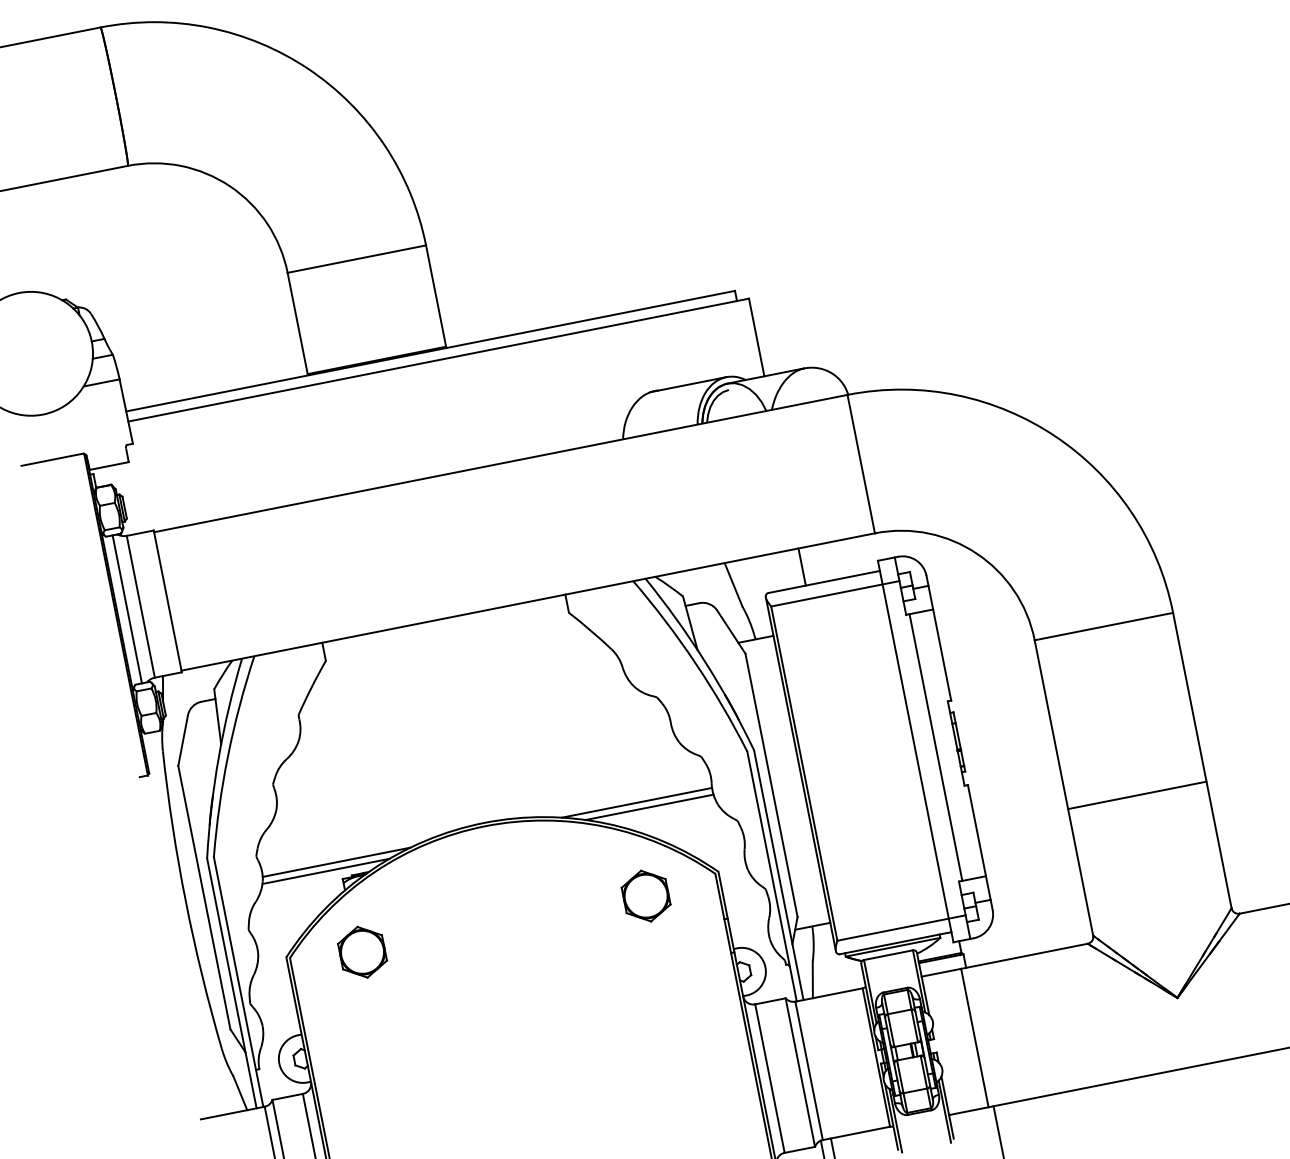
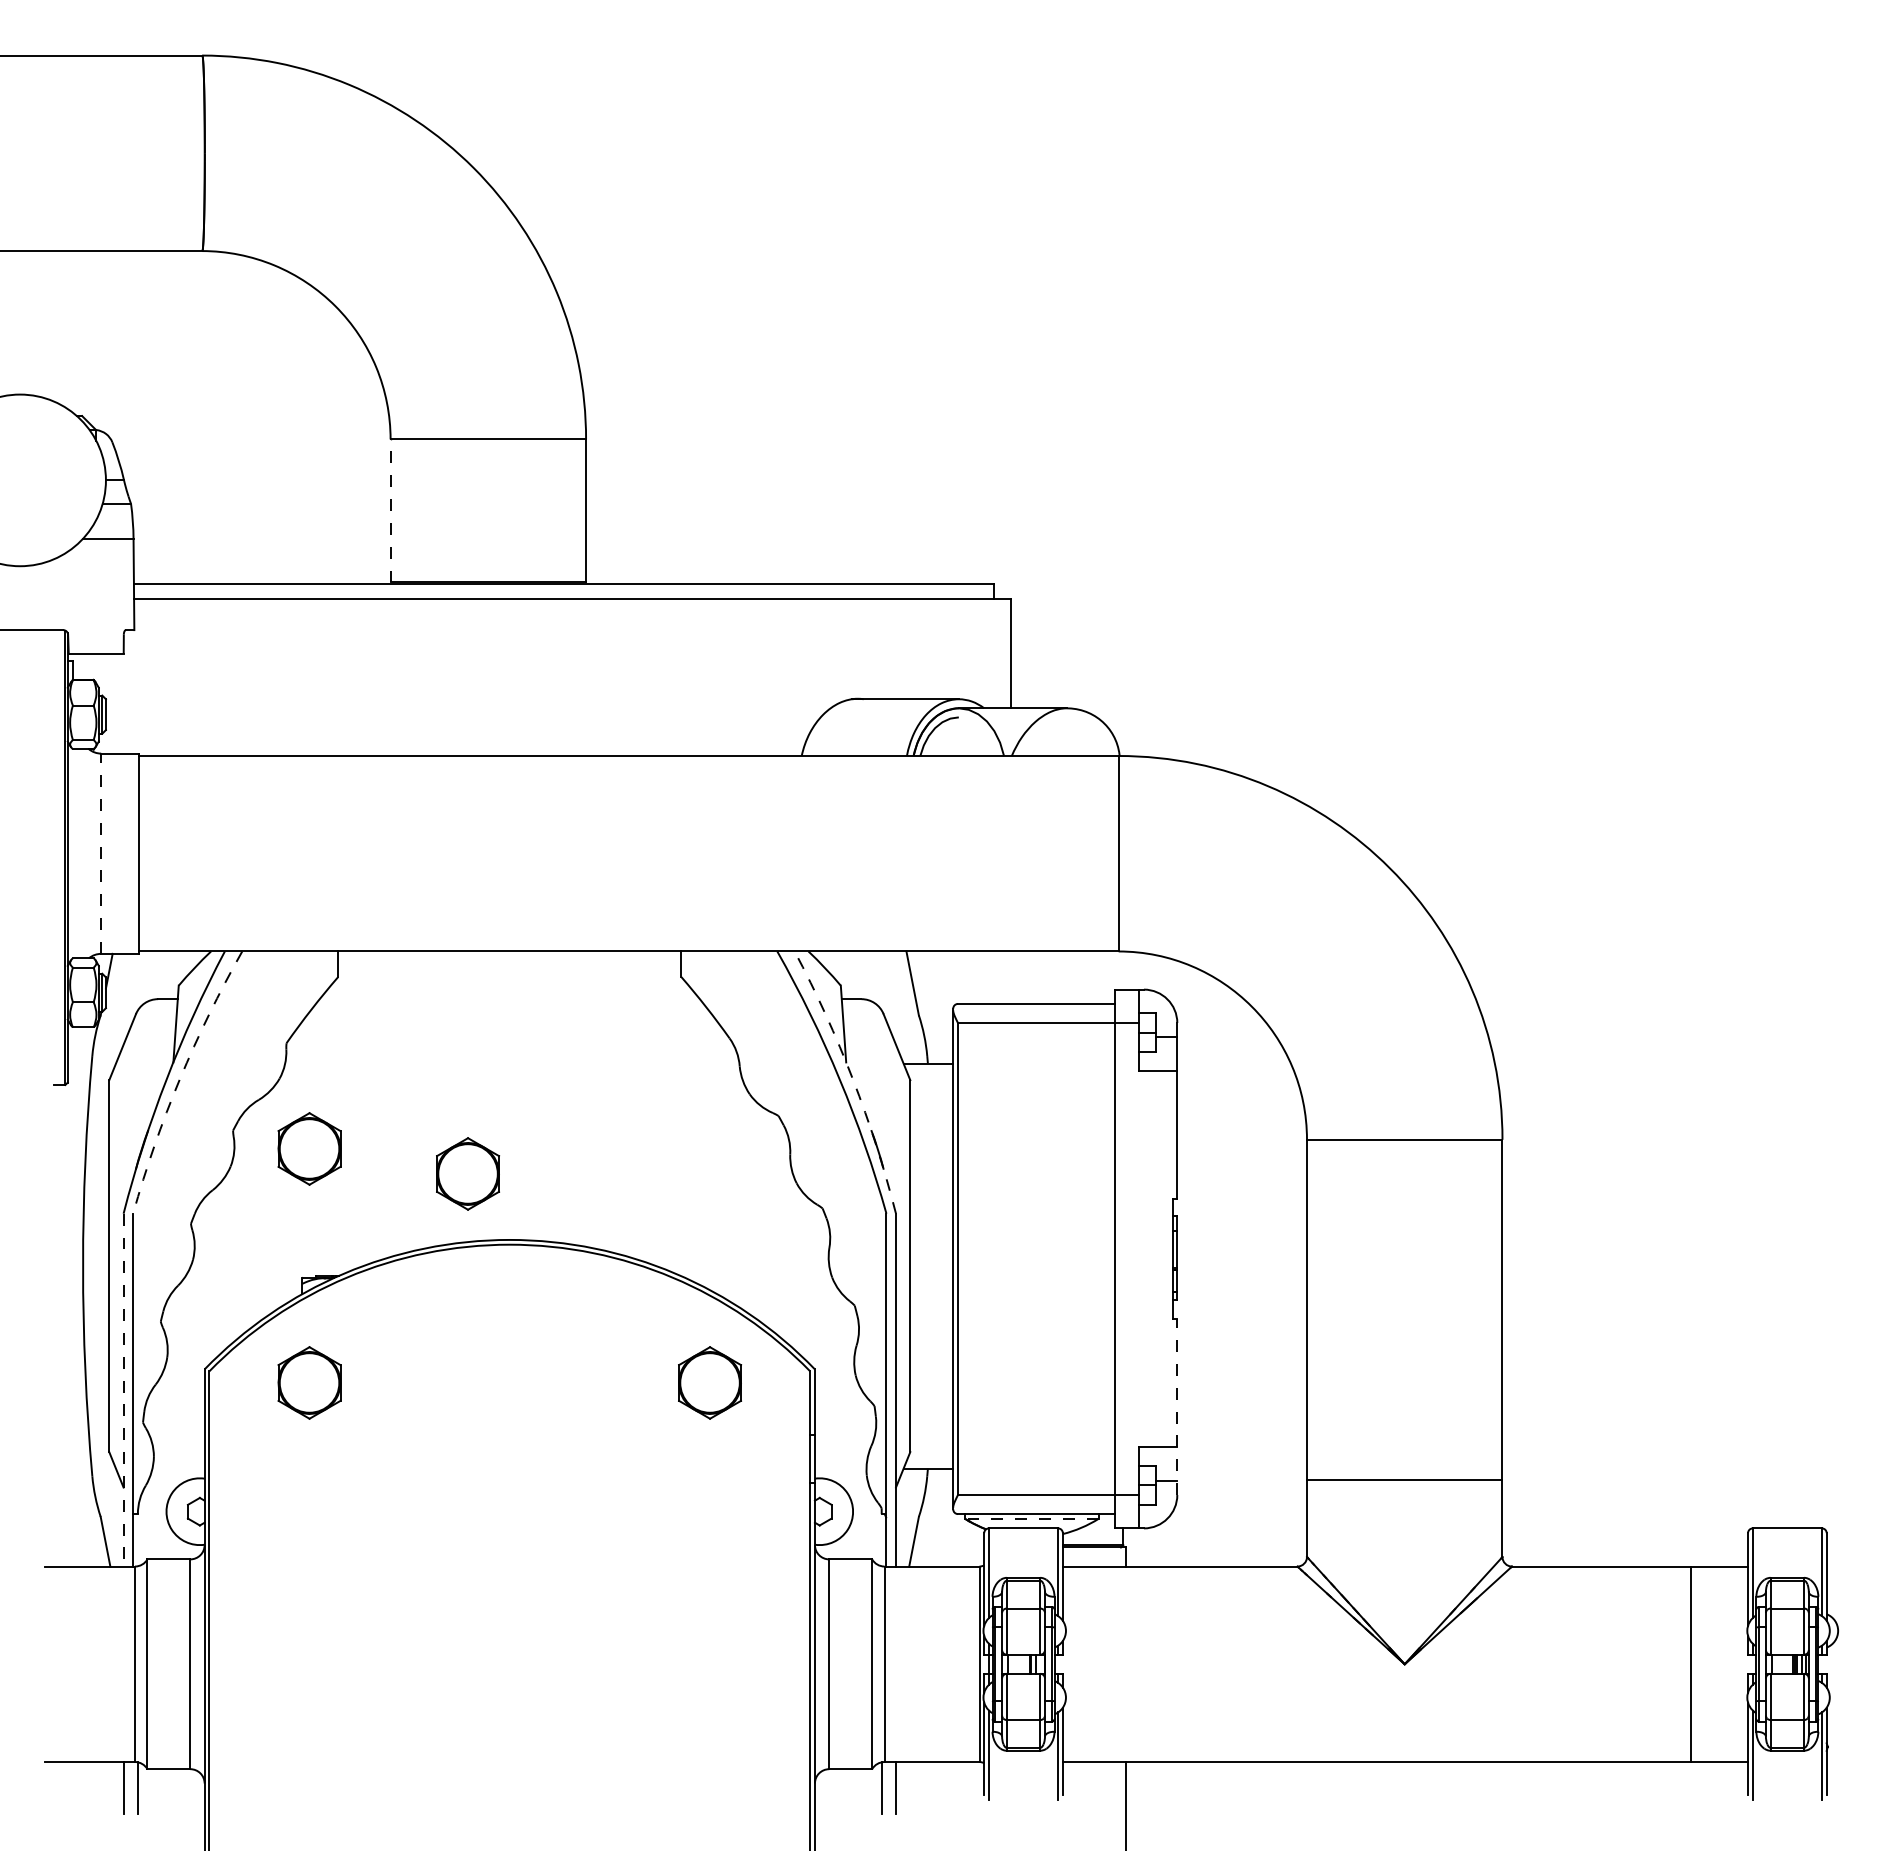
line: (297, 323) -> (390, 510), solid -> dashed
line: (802, 566) -> (1010, 977), removed
line: (141, 606) -> (101, 853), solid -> dashed
line: (127, 609) -> (82, 853), removed
arc: (705, 661) -> (853, 1079), solid -> dashed
line: (935, 747) -> (1143, 1258), removed
arc: (227, 755) -> (179, 1079), solid -> dashed
part: (445, 781) -> (467, 1173), added
part: (329, 786) -> (309, 1148), added
line: (1137, 795) -> (1404, 1480), moved
line: (636, 802) -> (722, 1253), removed
line: (649, 807) -> (738, 1263), removed
line: (980, 847) -> (1177, 1406), solid -> dashed
line: (336, 862) -> (298, 1253), removed
line: (325, 871) -> (281, 1263), removed
line: (892, 947) -> (1031, 1518), solid -> dashed
line: (231, 983) -> (123, 1390), solid -> dashed
line: (974, 1038) -> (1118, 1664), removed

